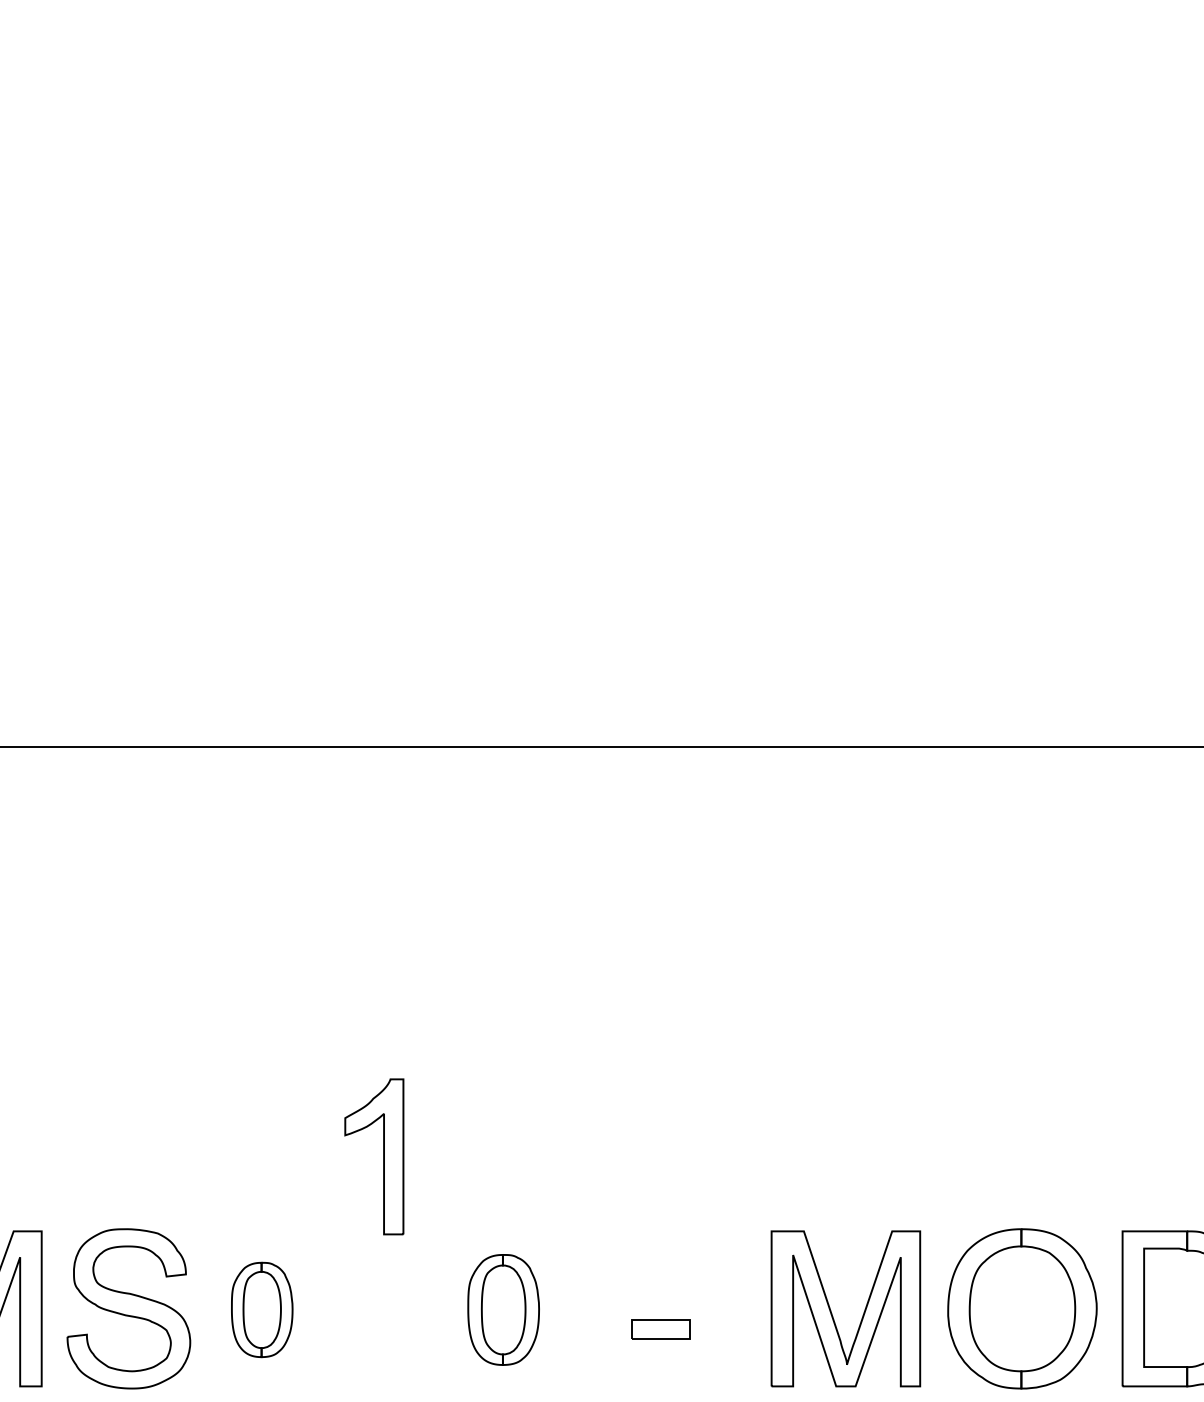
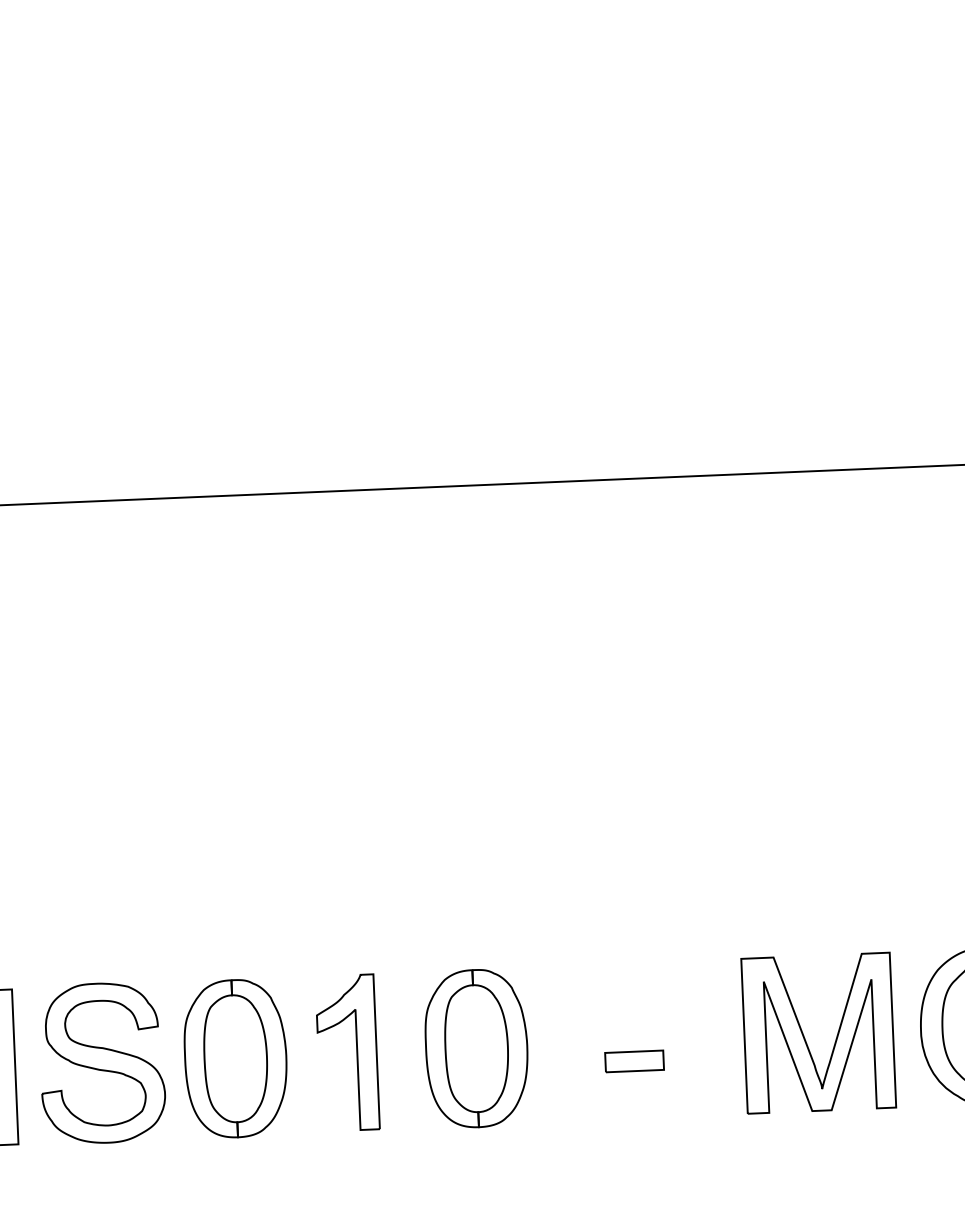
part: (383, 1156) -> (356, 1052), moved
part: (261, 1309) -> (234, 1058), size x1.67
part: (503, 1309) -> (476, 1048), size x1.43

